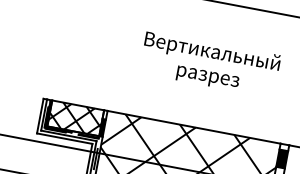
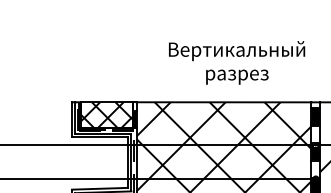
text: (210, 63) -> (237, 62), moved

